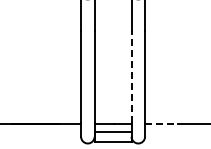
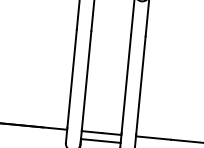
line: (131, 77) -> (126, 84), dashed -> solid
line: (161, 124) -> (153, 138), dashed -> solid

